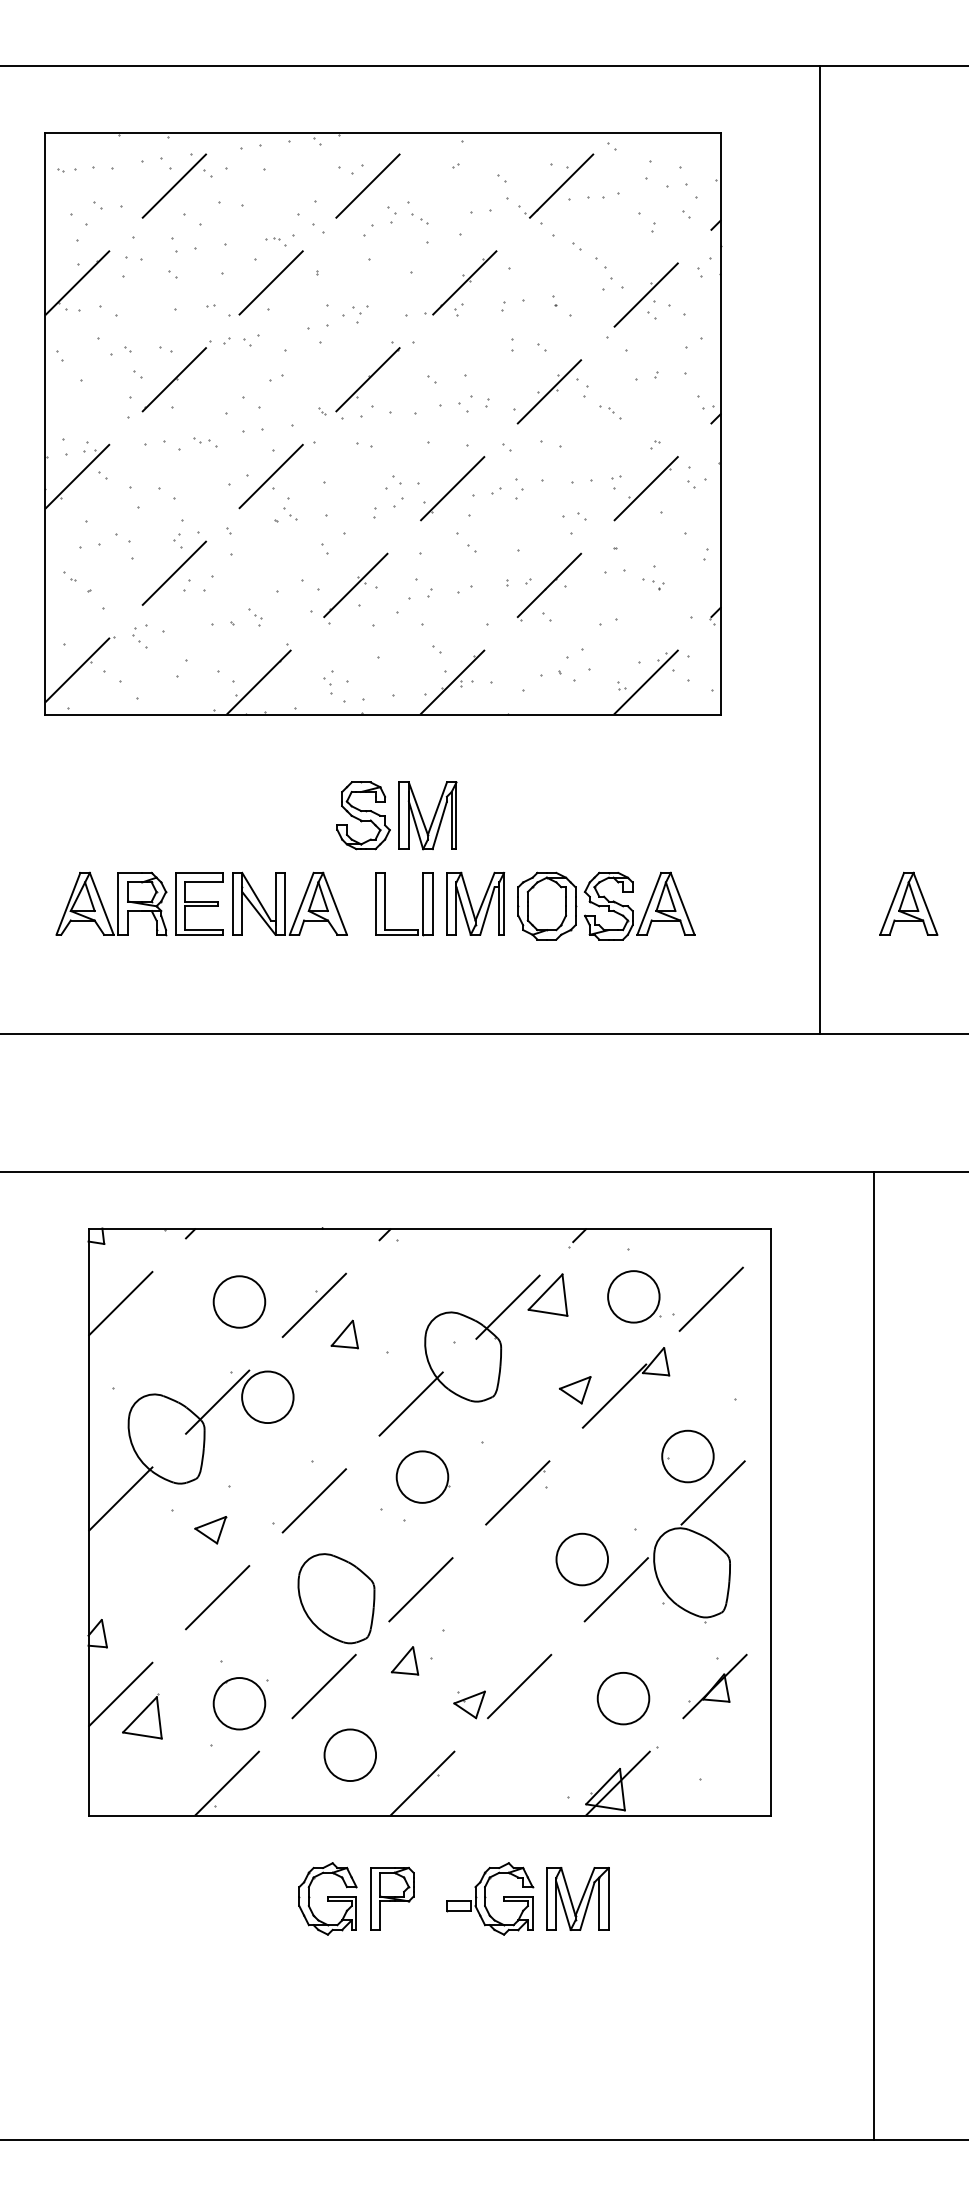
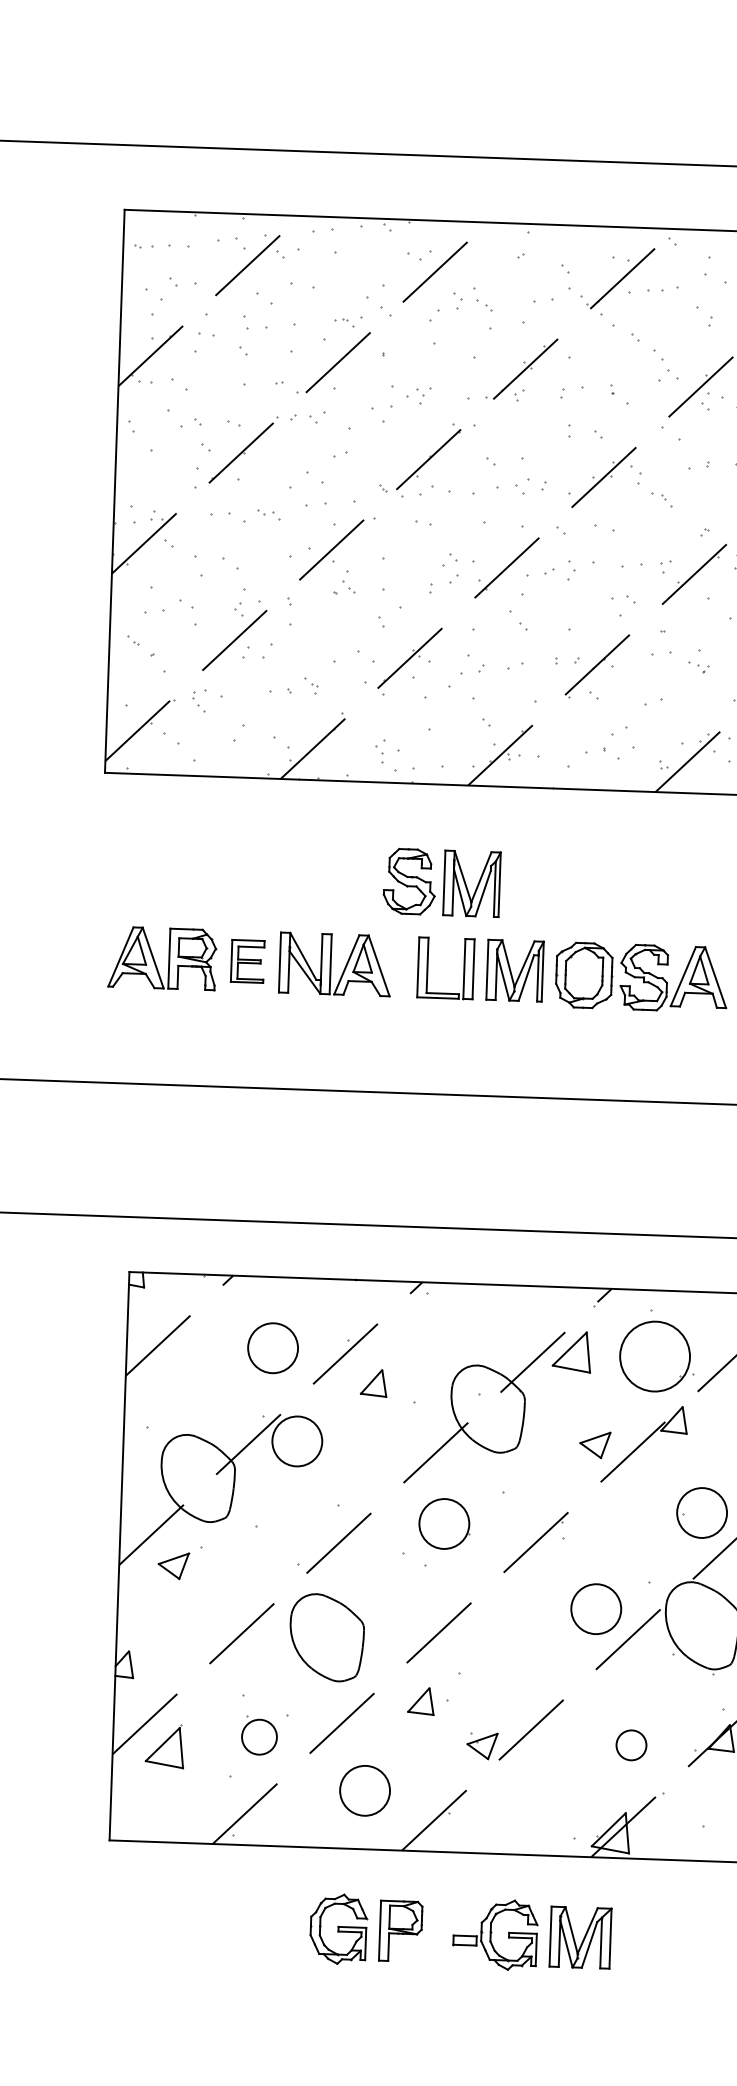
part: (199, 903) -> (247, 961), size x0.7
circle: (633, 1296) -> (654, 1356), size x1.4
part: (210, 1530) -> (173, 1566), moved
part: (336, 1598) -> (326, 1637), moved
circle: (623, 1698) -> (631, 1745), size x0.6
circle: (239, 1703) -> (259, 1736), size x0.7

